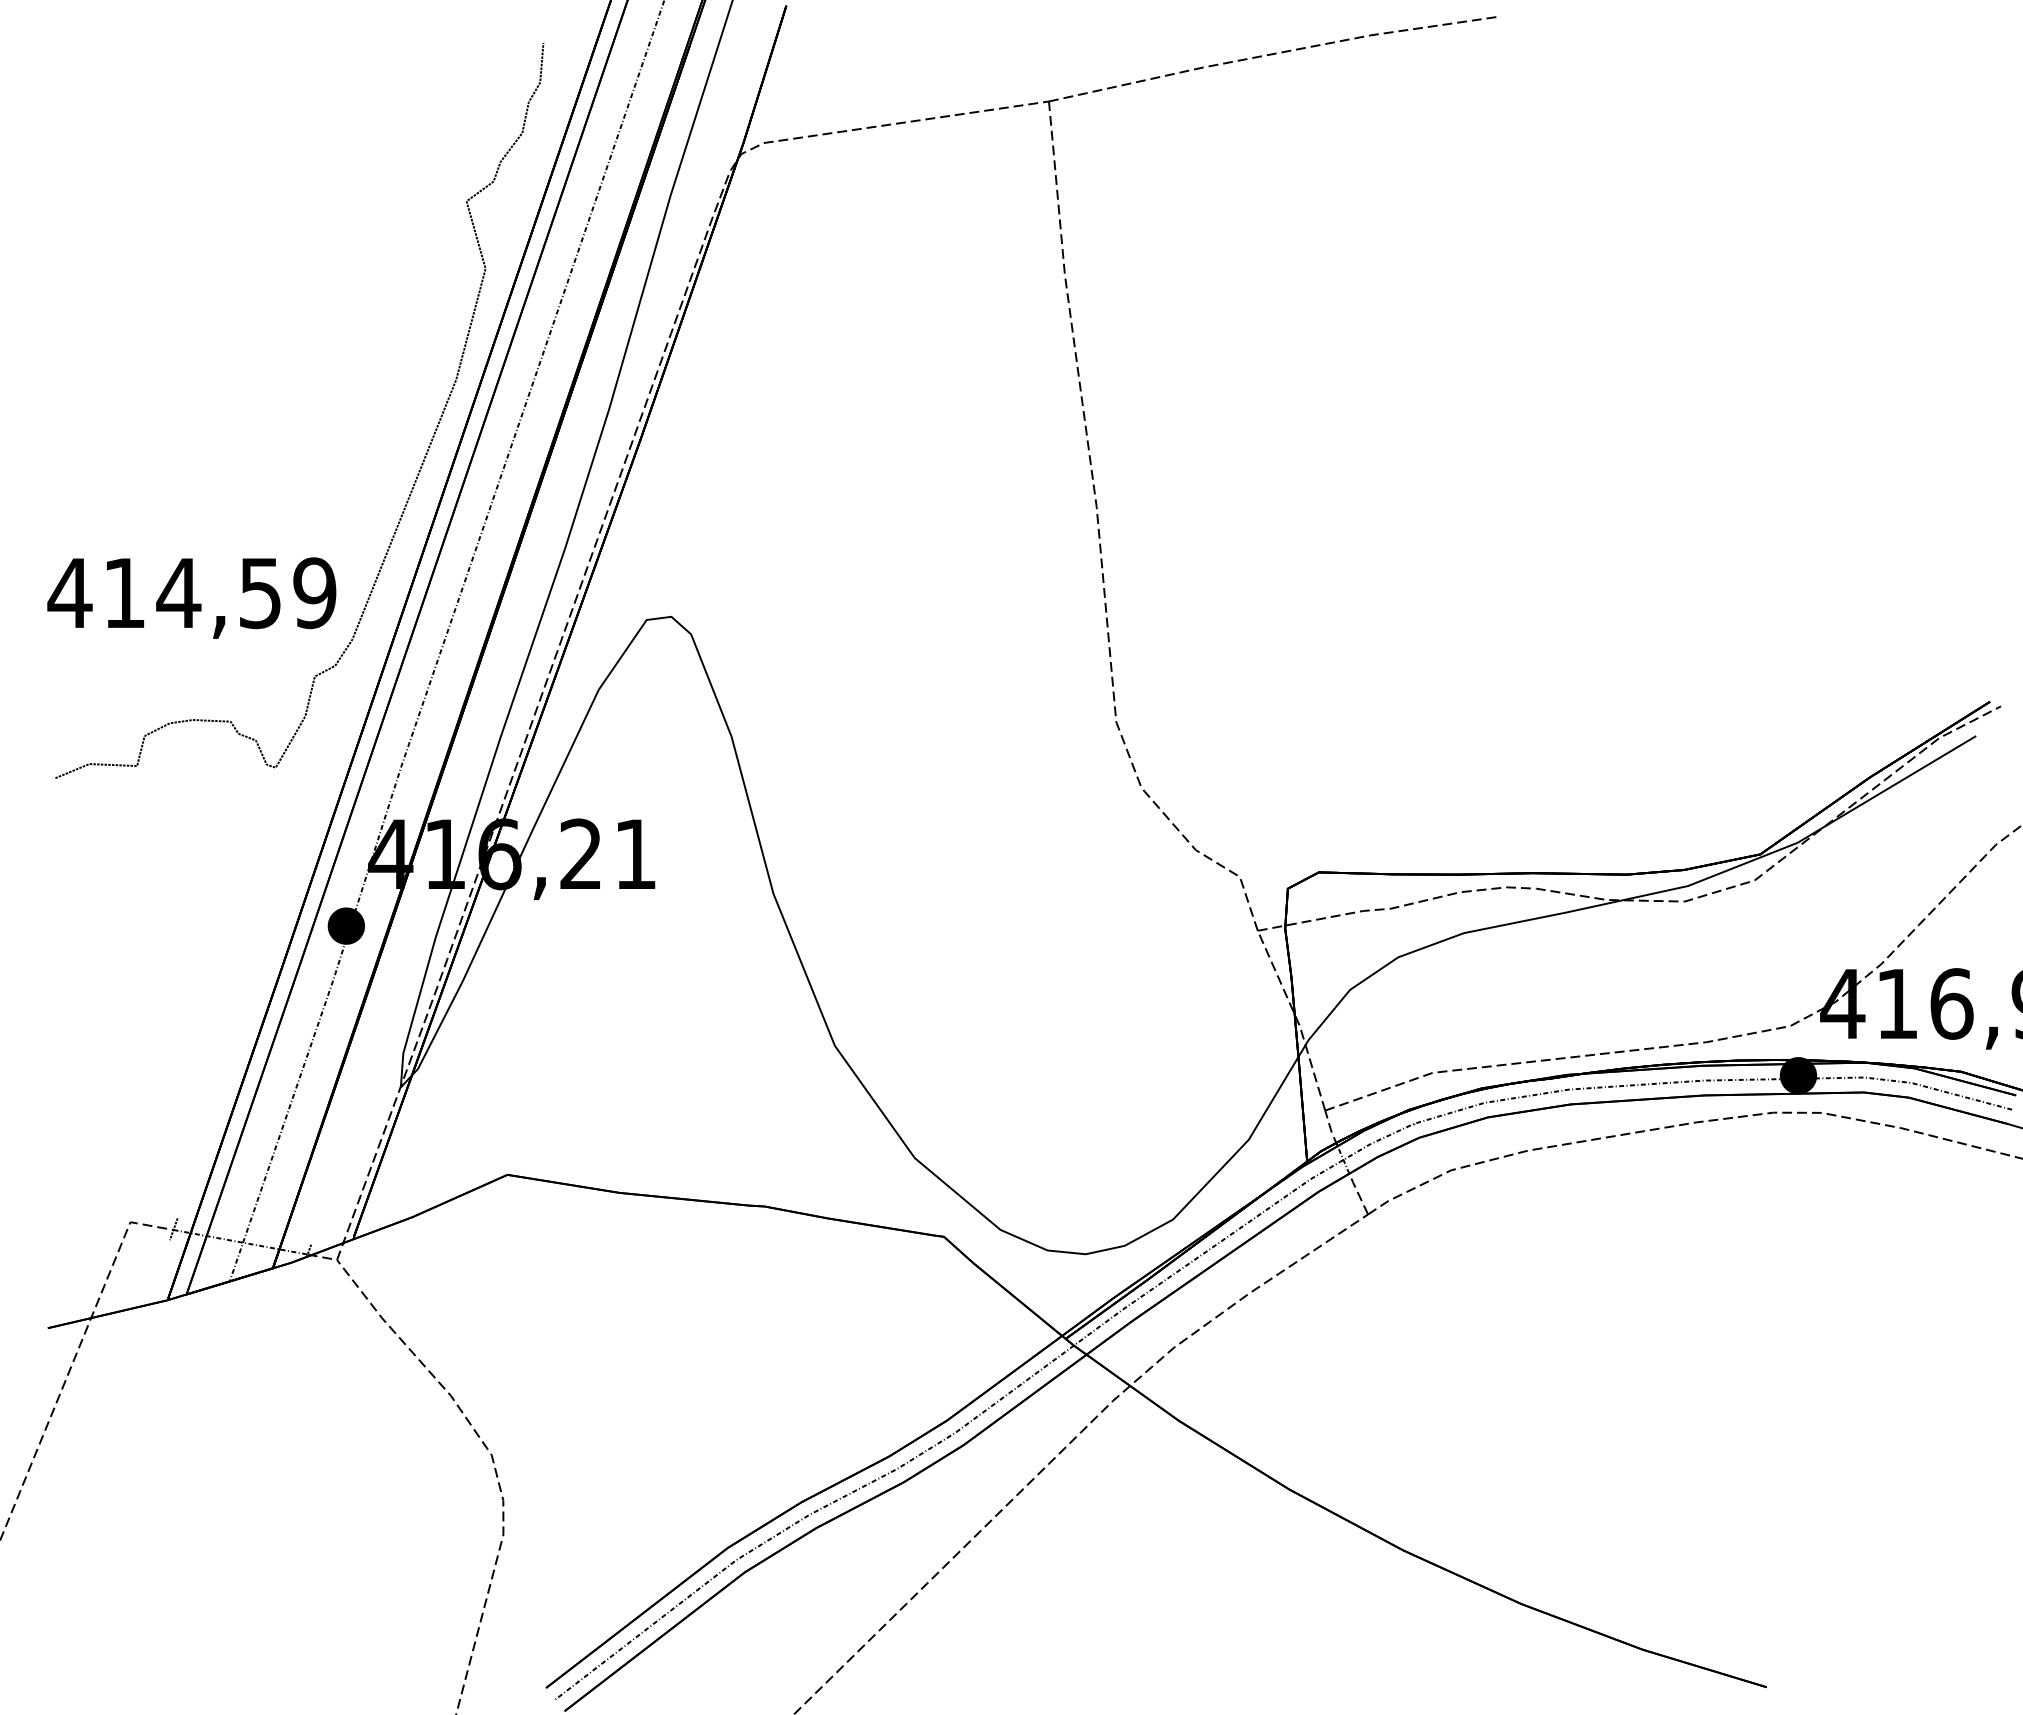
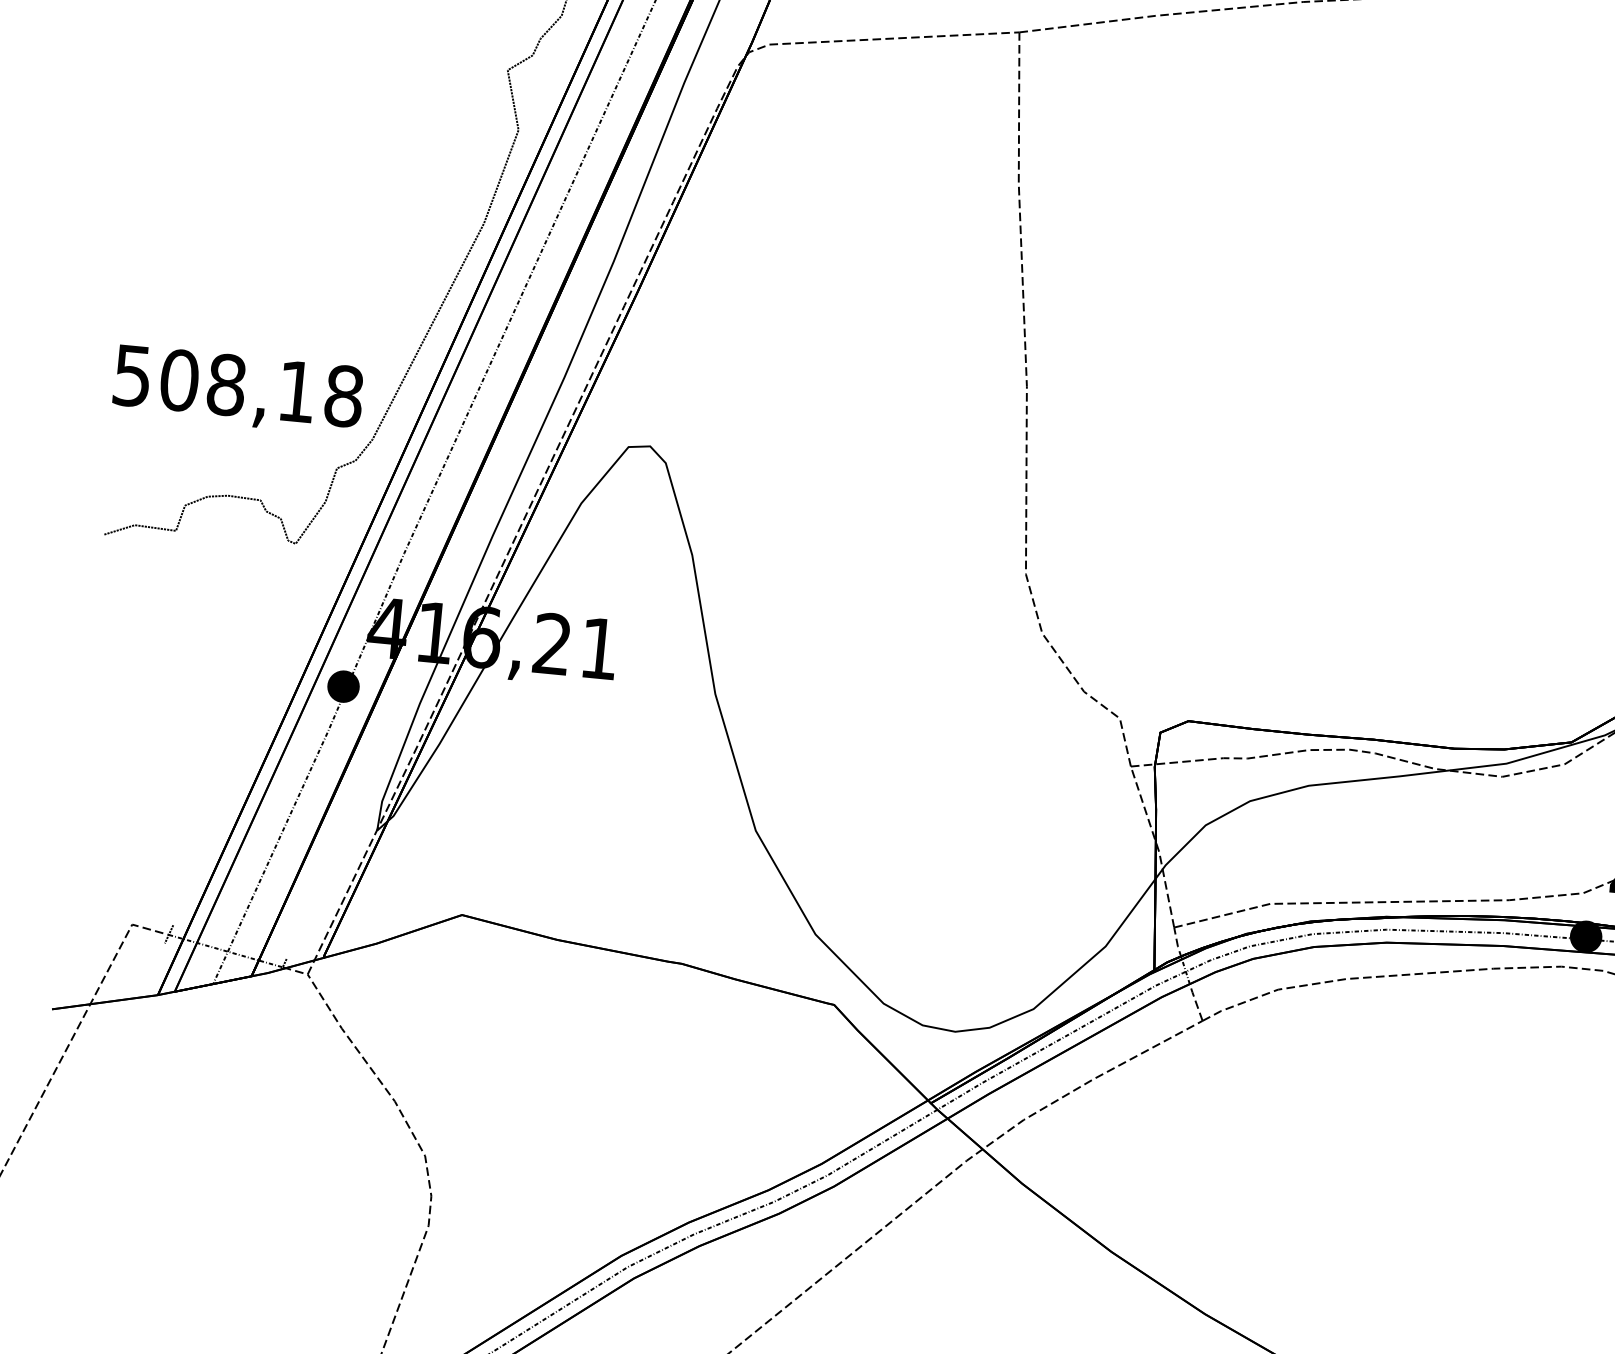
text: (191, 593) -> (237, 386), 414,59 -> 508,18

